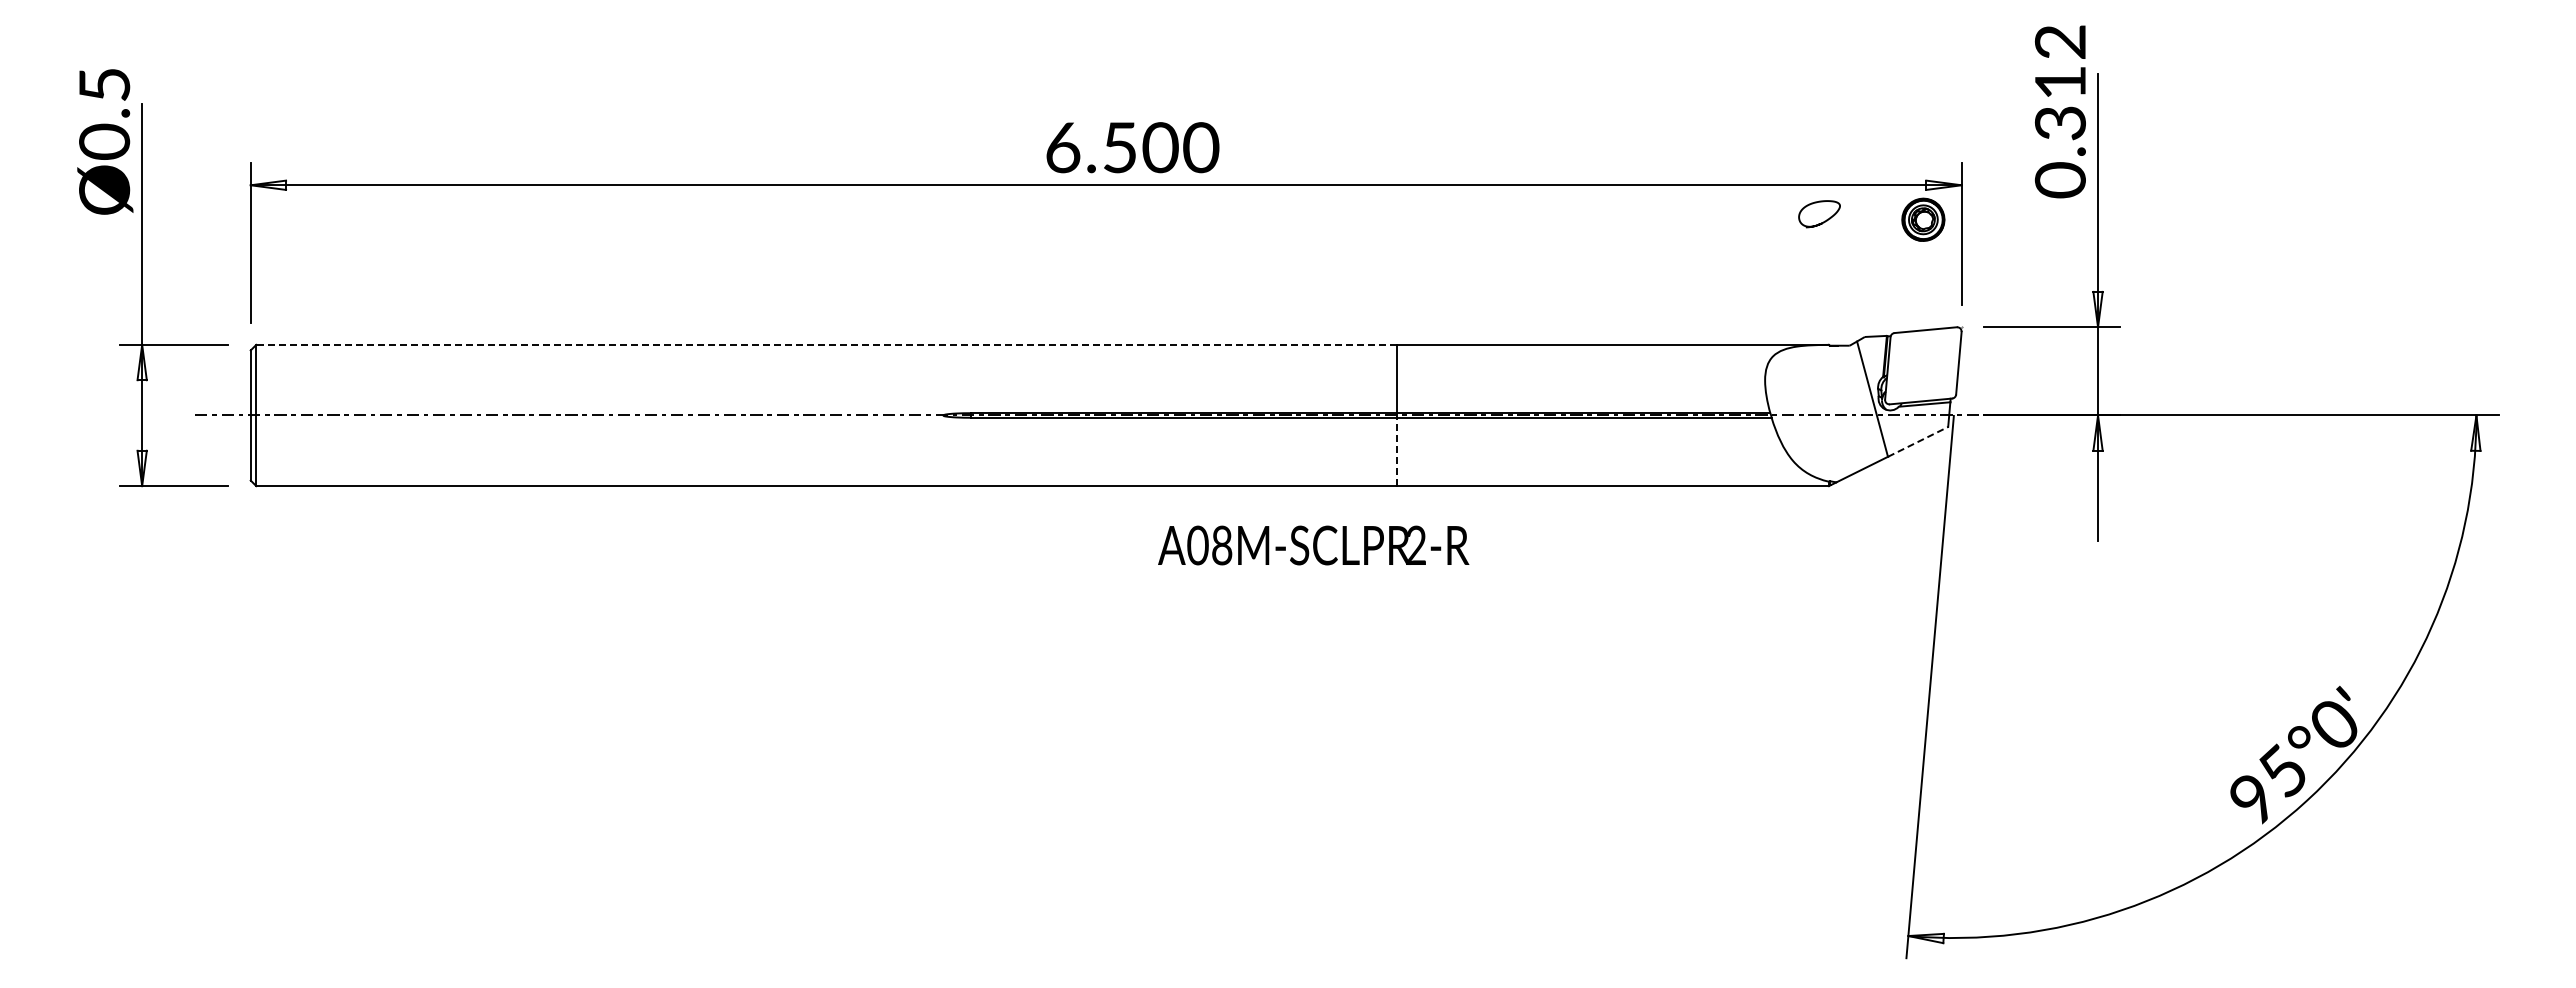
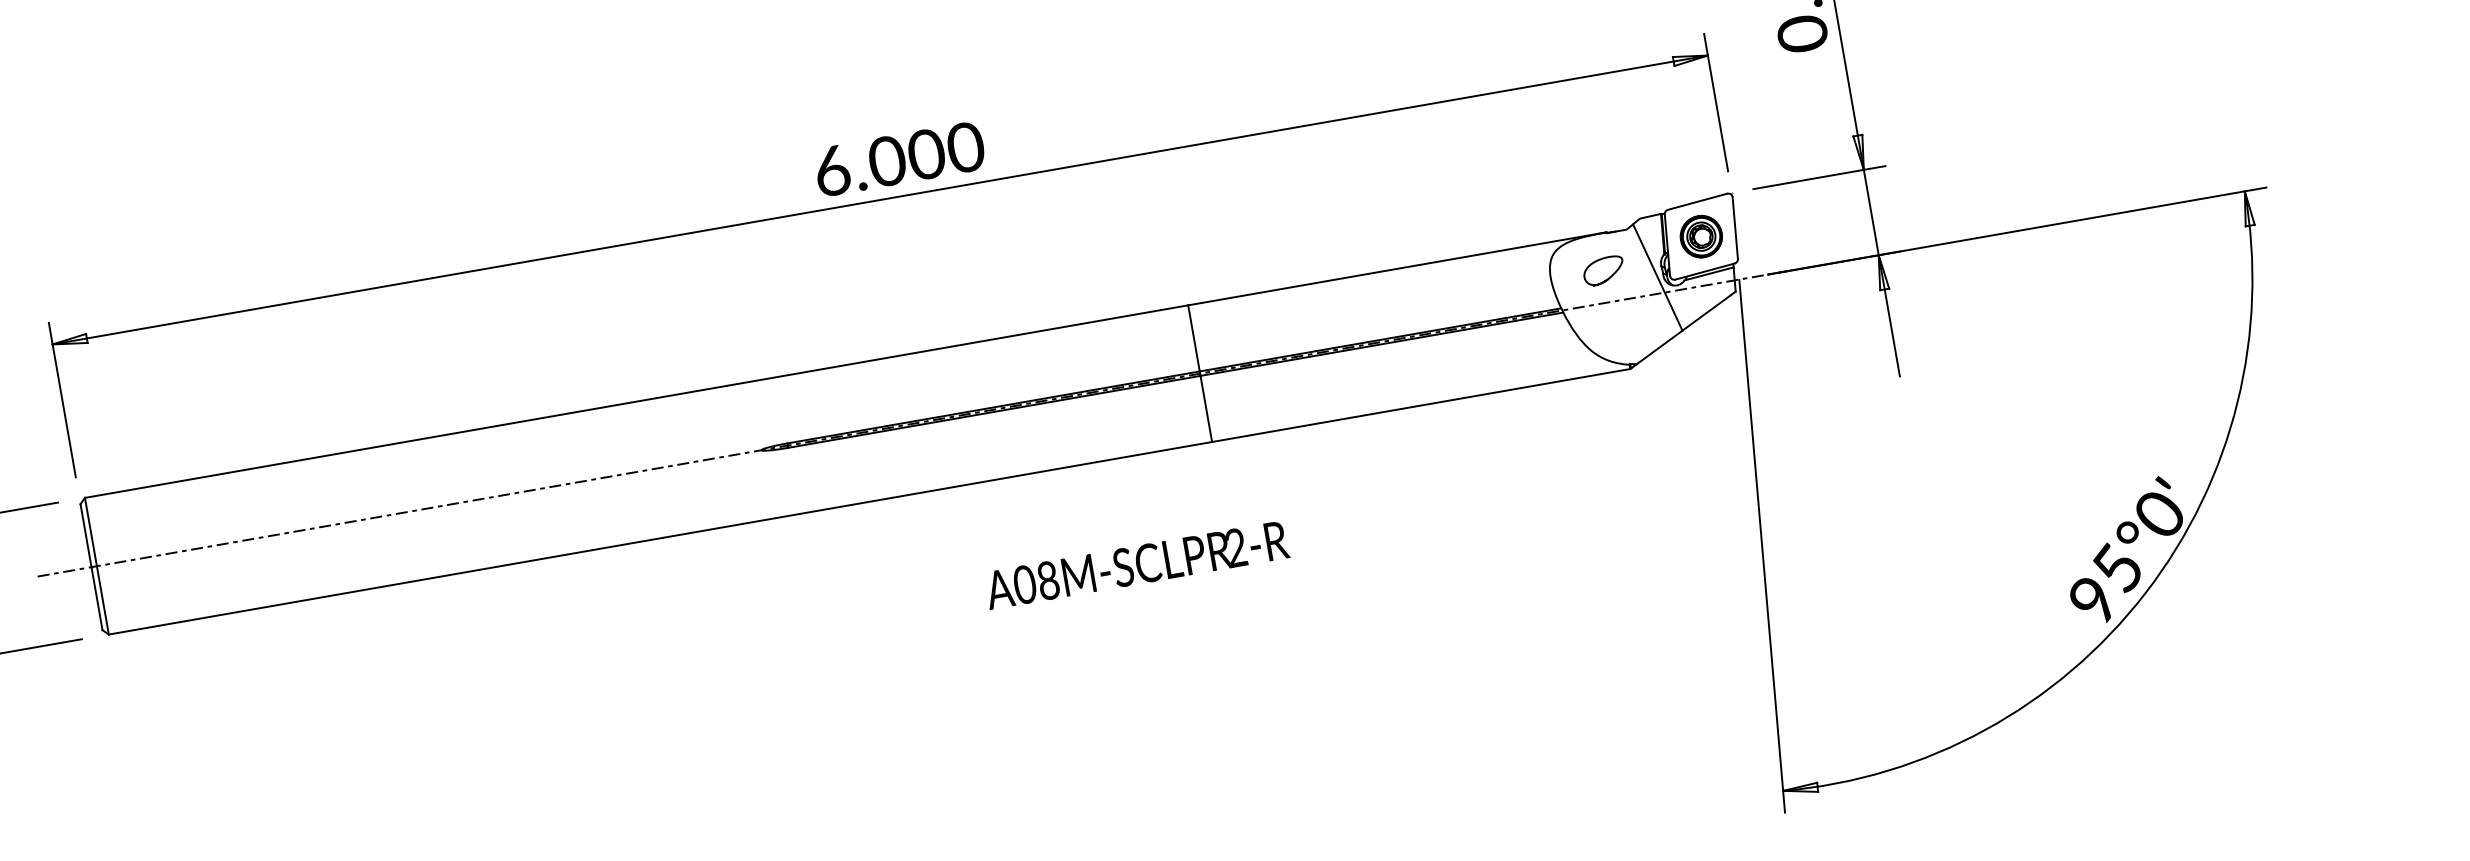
text: (1120, 147) -> (887, 161), 6.500 -> 6.000
part: (1923, 219) -> (1701, 236), moved
curve: (1824, 220) -> (1609, 276), moved
line: (825, 344) -> (635, 401), dashed -> solid
line: (1918, 441) -> (1709, 310), dashed -> solid
line: (1396, 451) -> (1206, 408), dashed -> solid
text: (1313, 545) -> (1136, 565), moved

